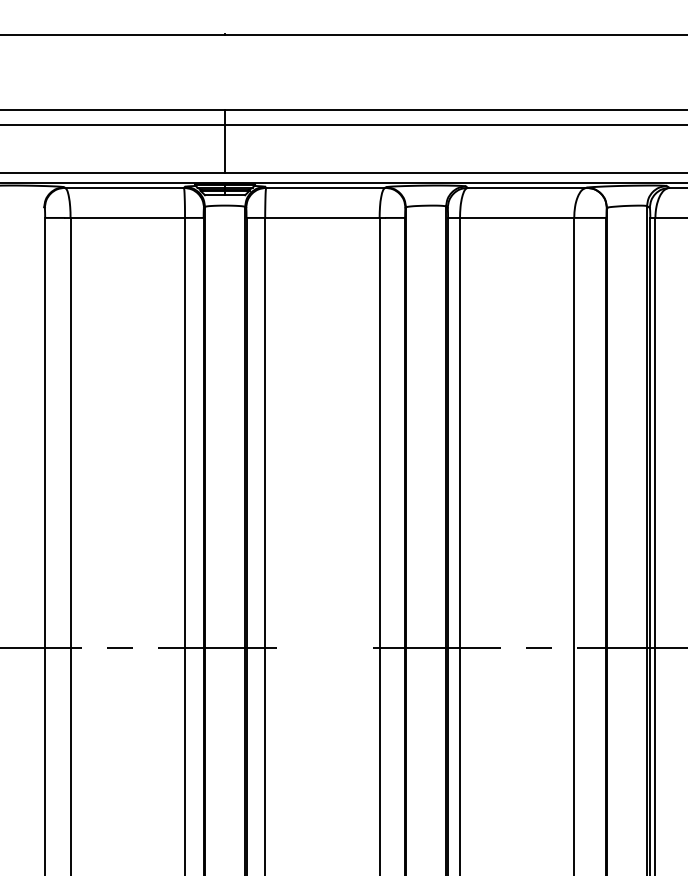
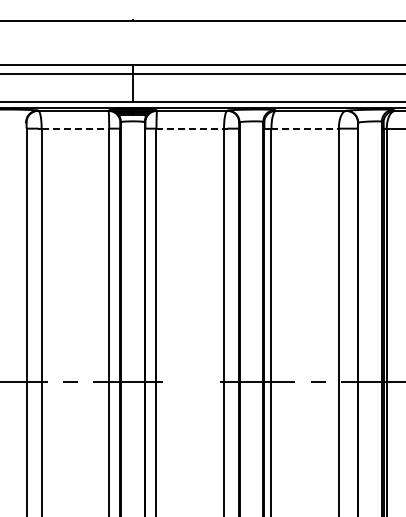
line: (127, 217) -> (75, 128), solid -> dashed
line: (322, 217) -> (190, 128), solid -> dashed
line: (517, 217) -> (305, 128), solid -> dashed

